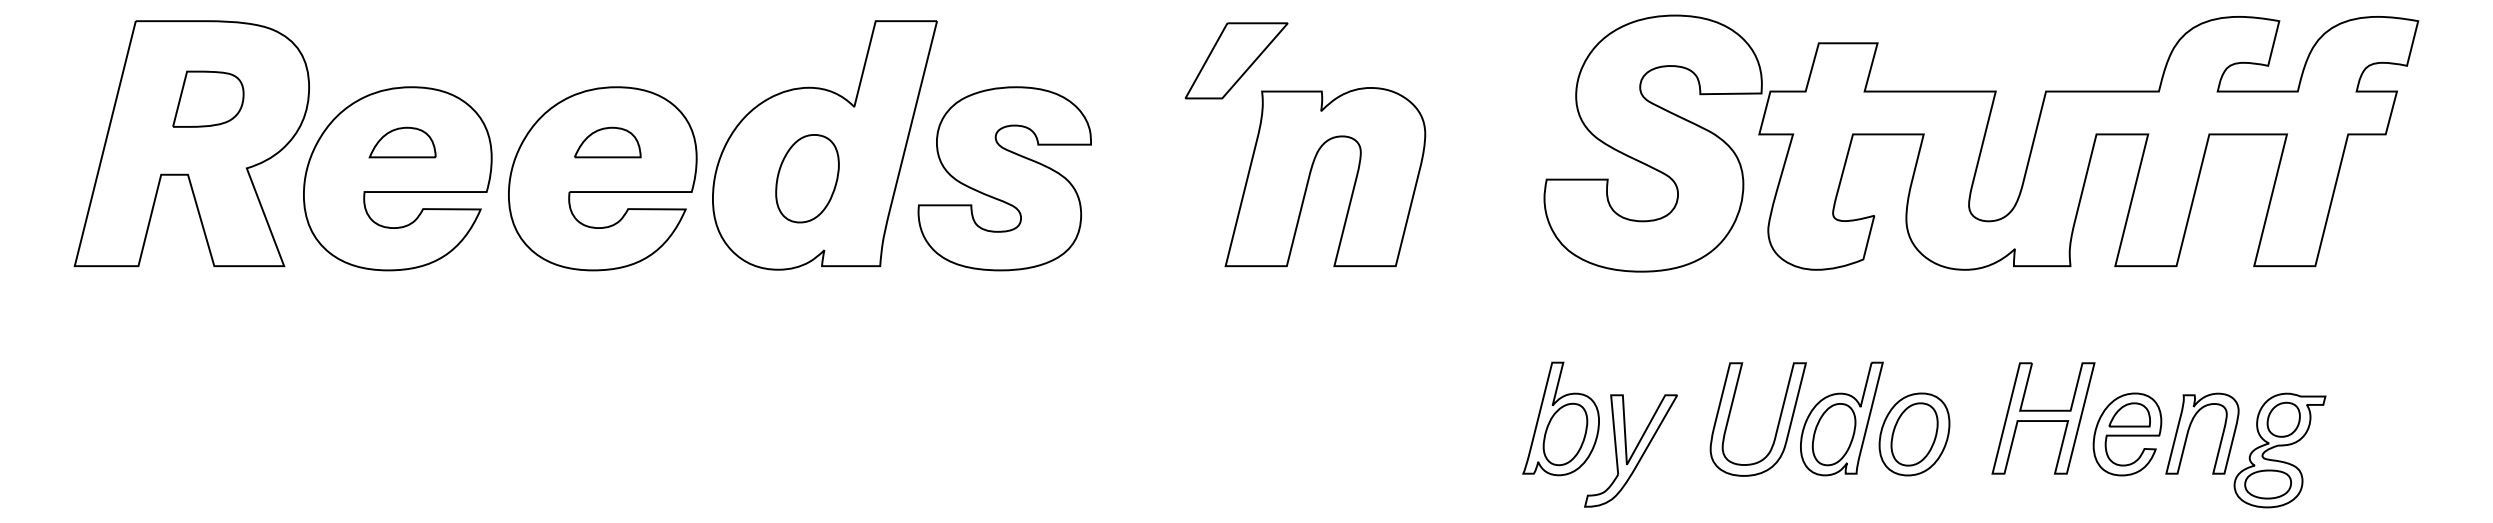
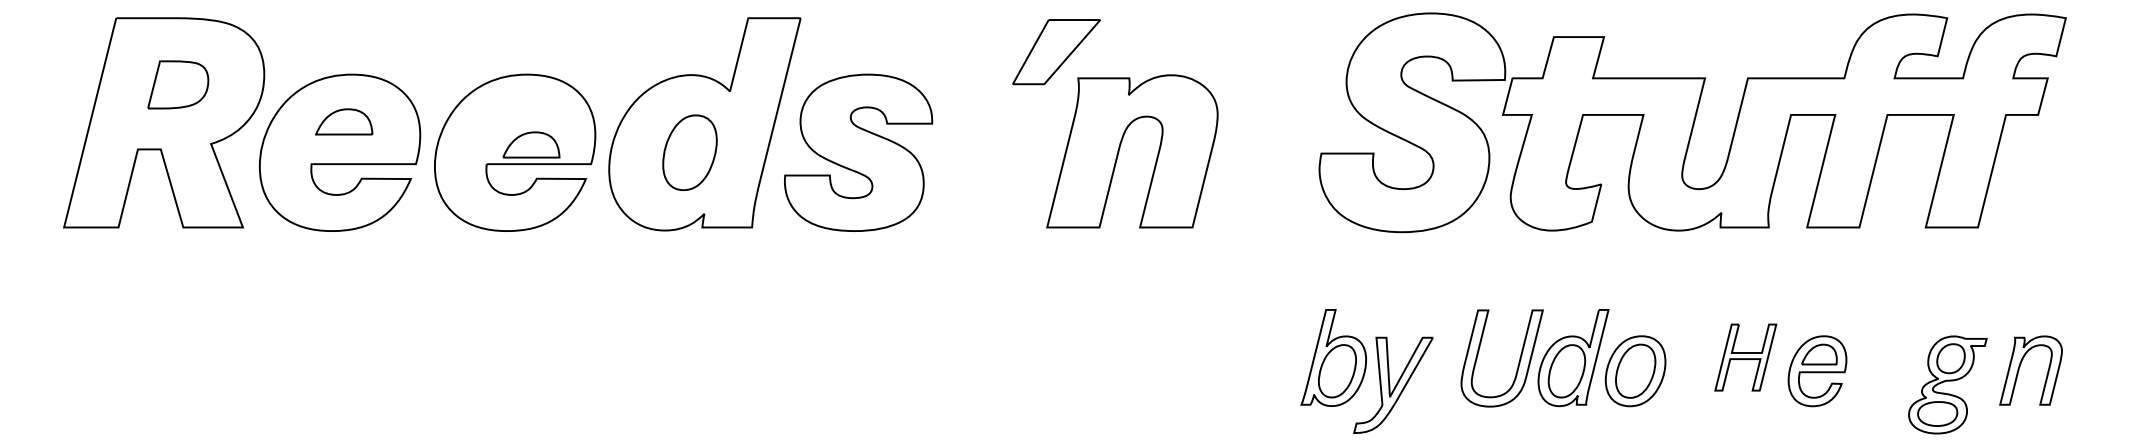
part: (607, 142) -> (531, 144), moved
part: (2043, 418) -> (1745, 357), size x0.7
part: (2189, 430) -> (2019, 367), moved

